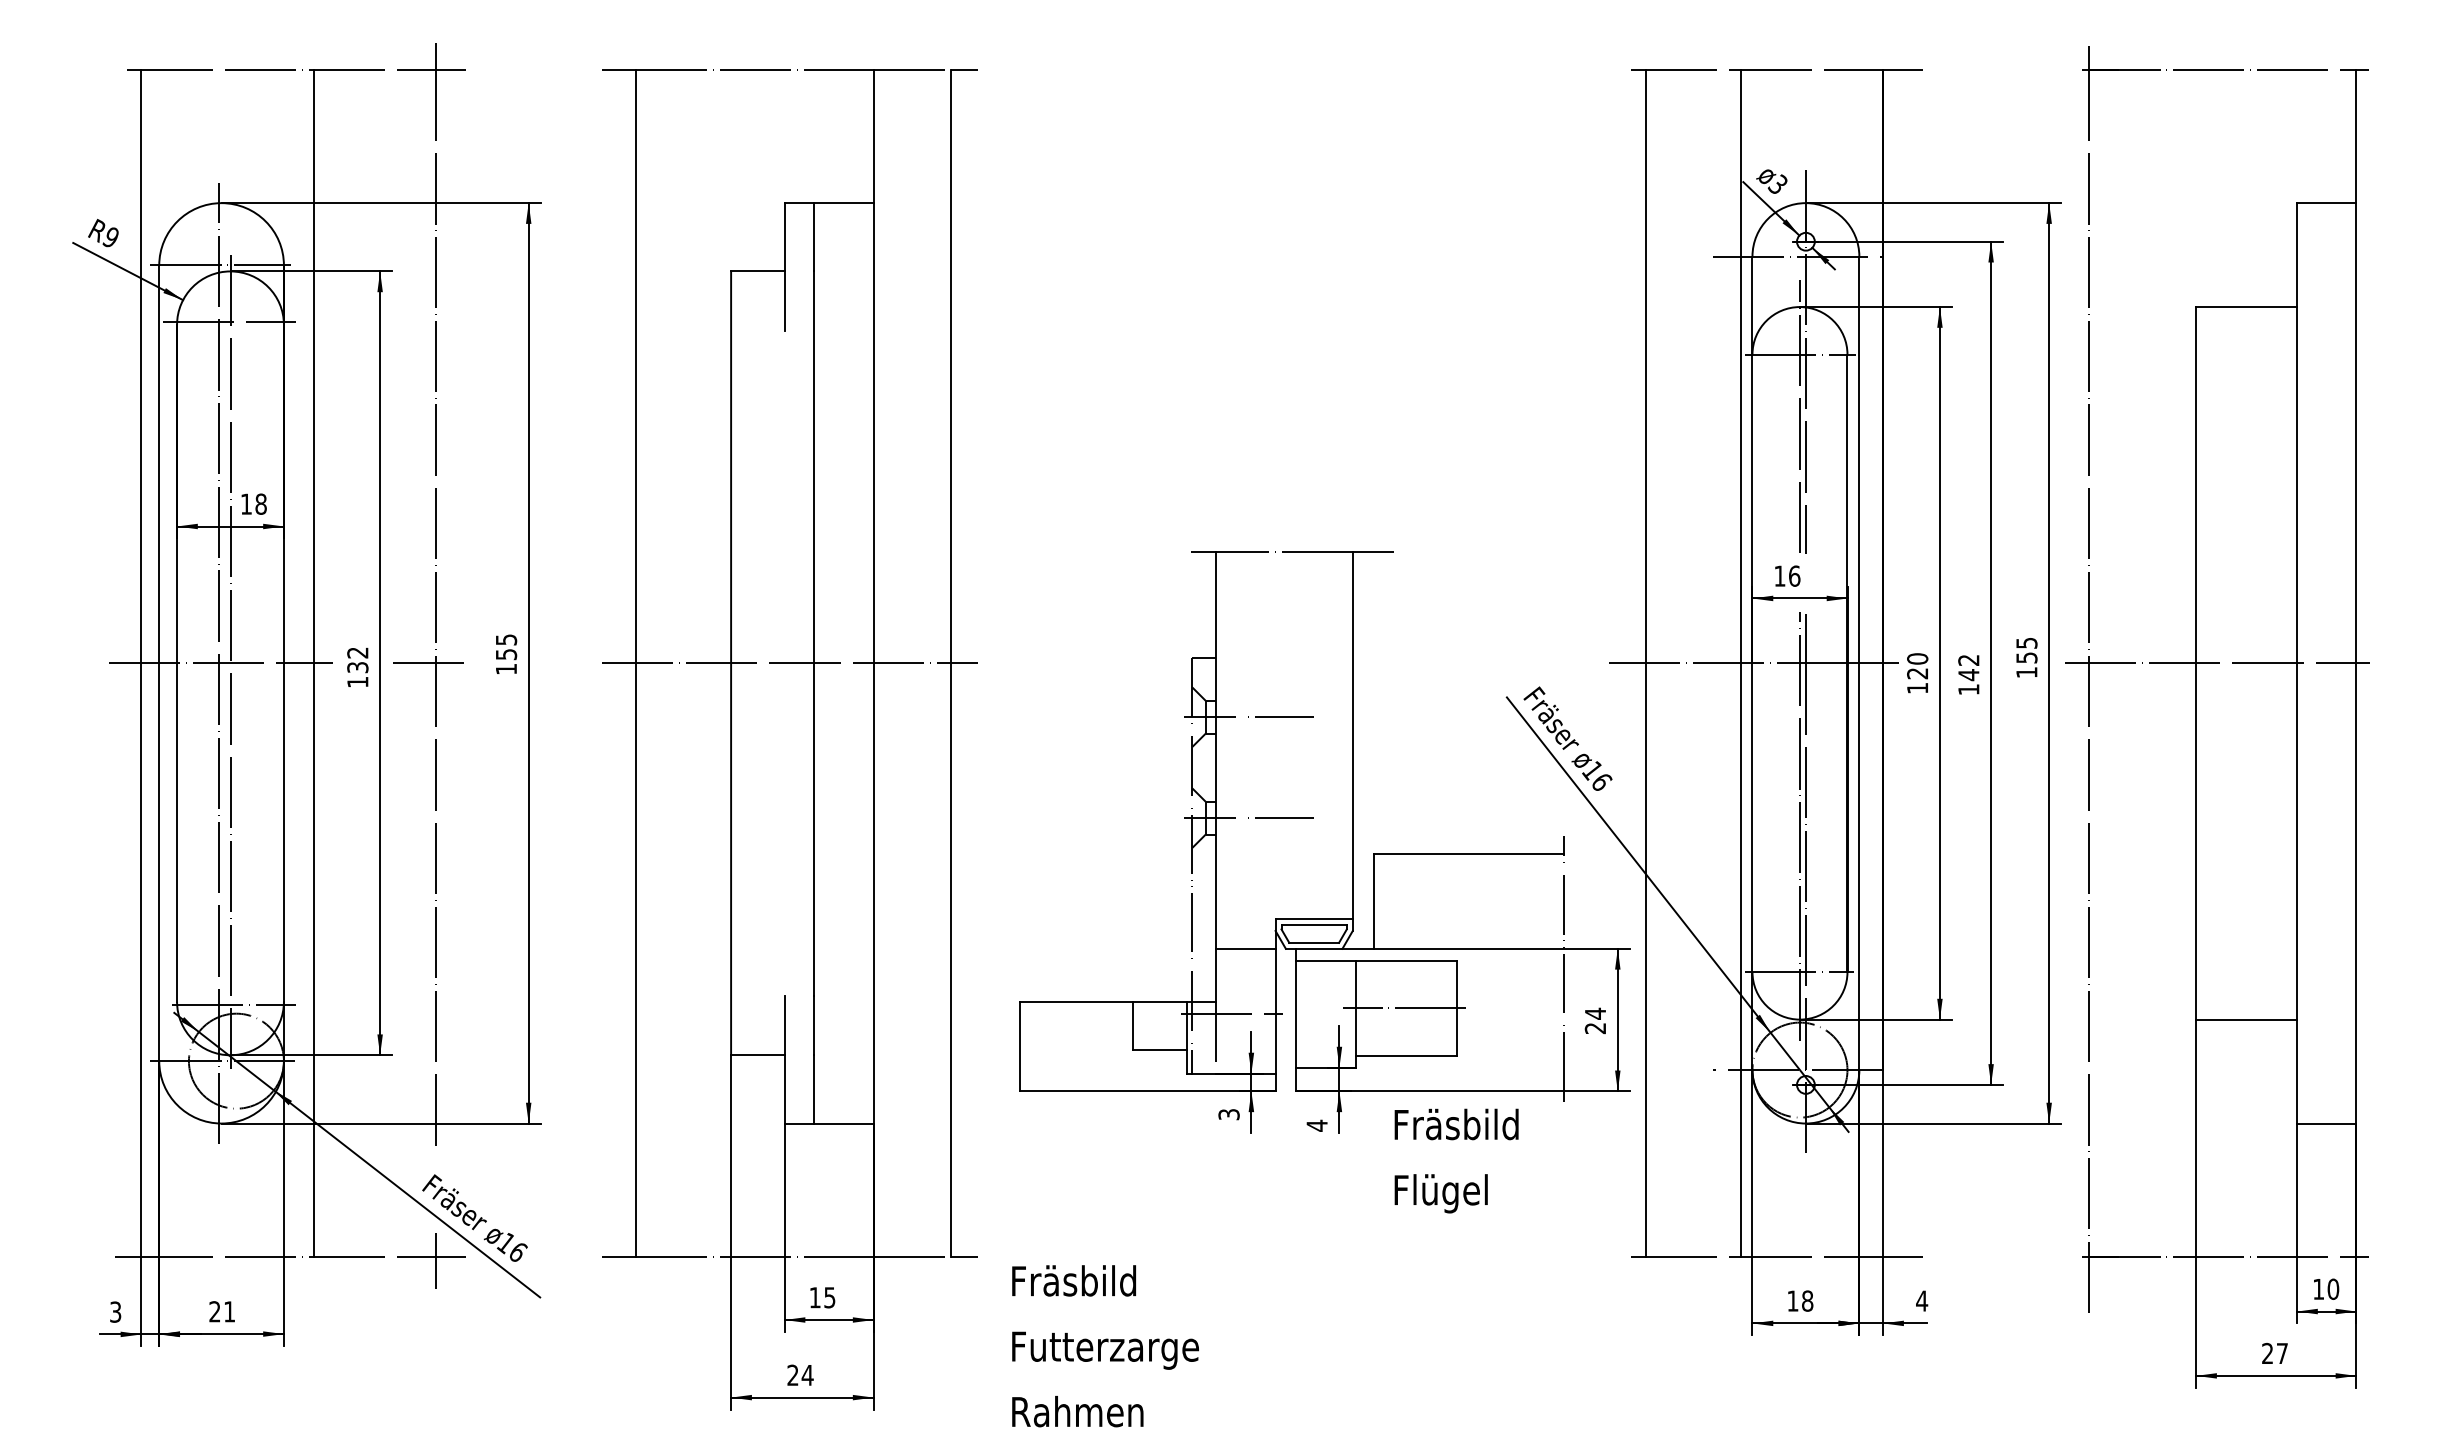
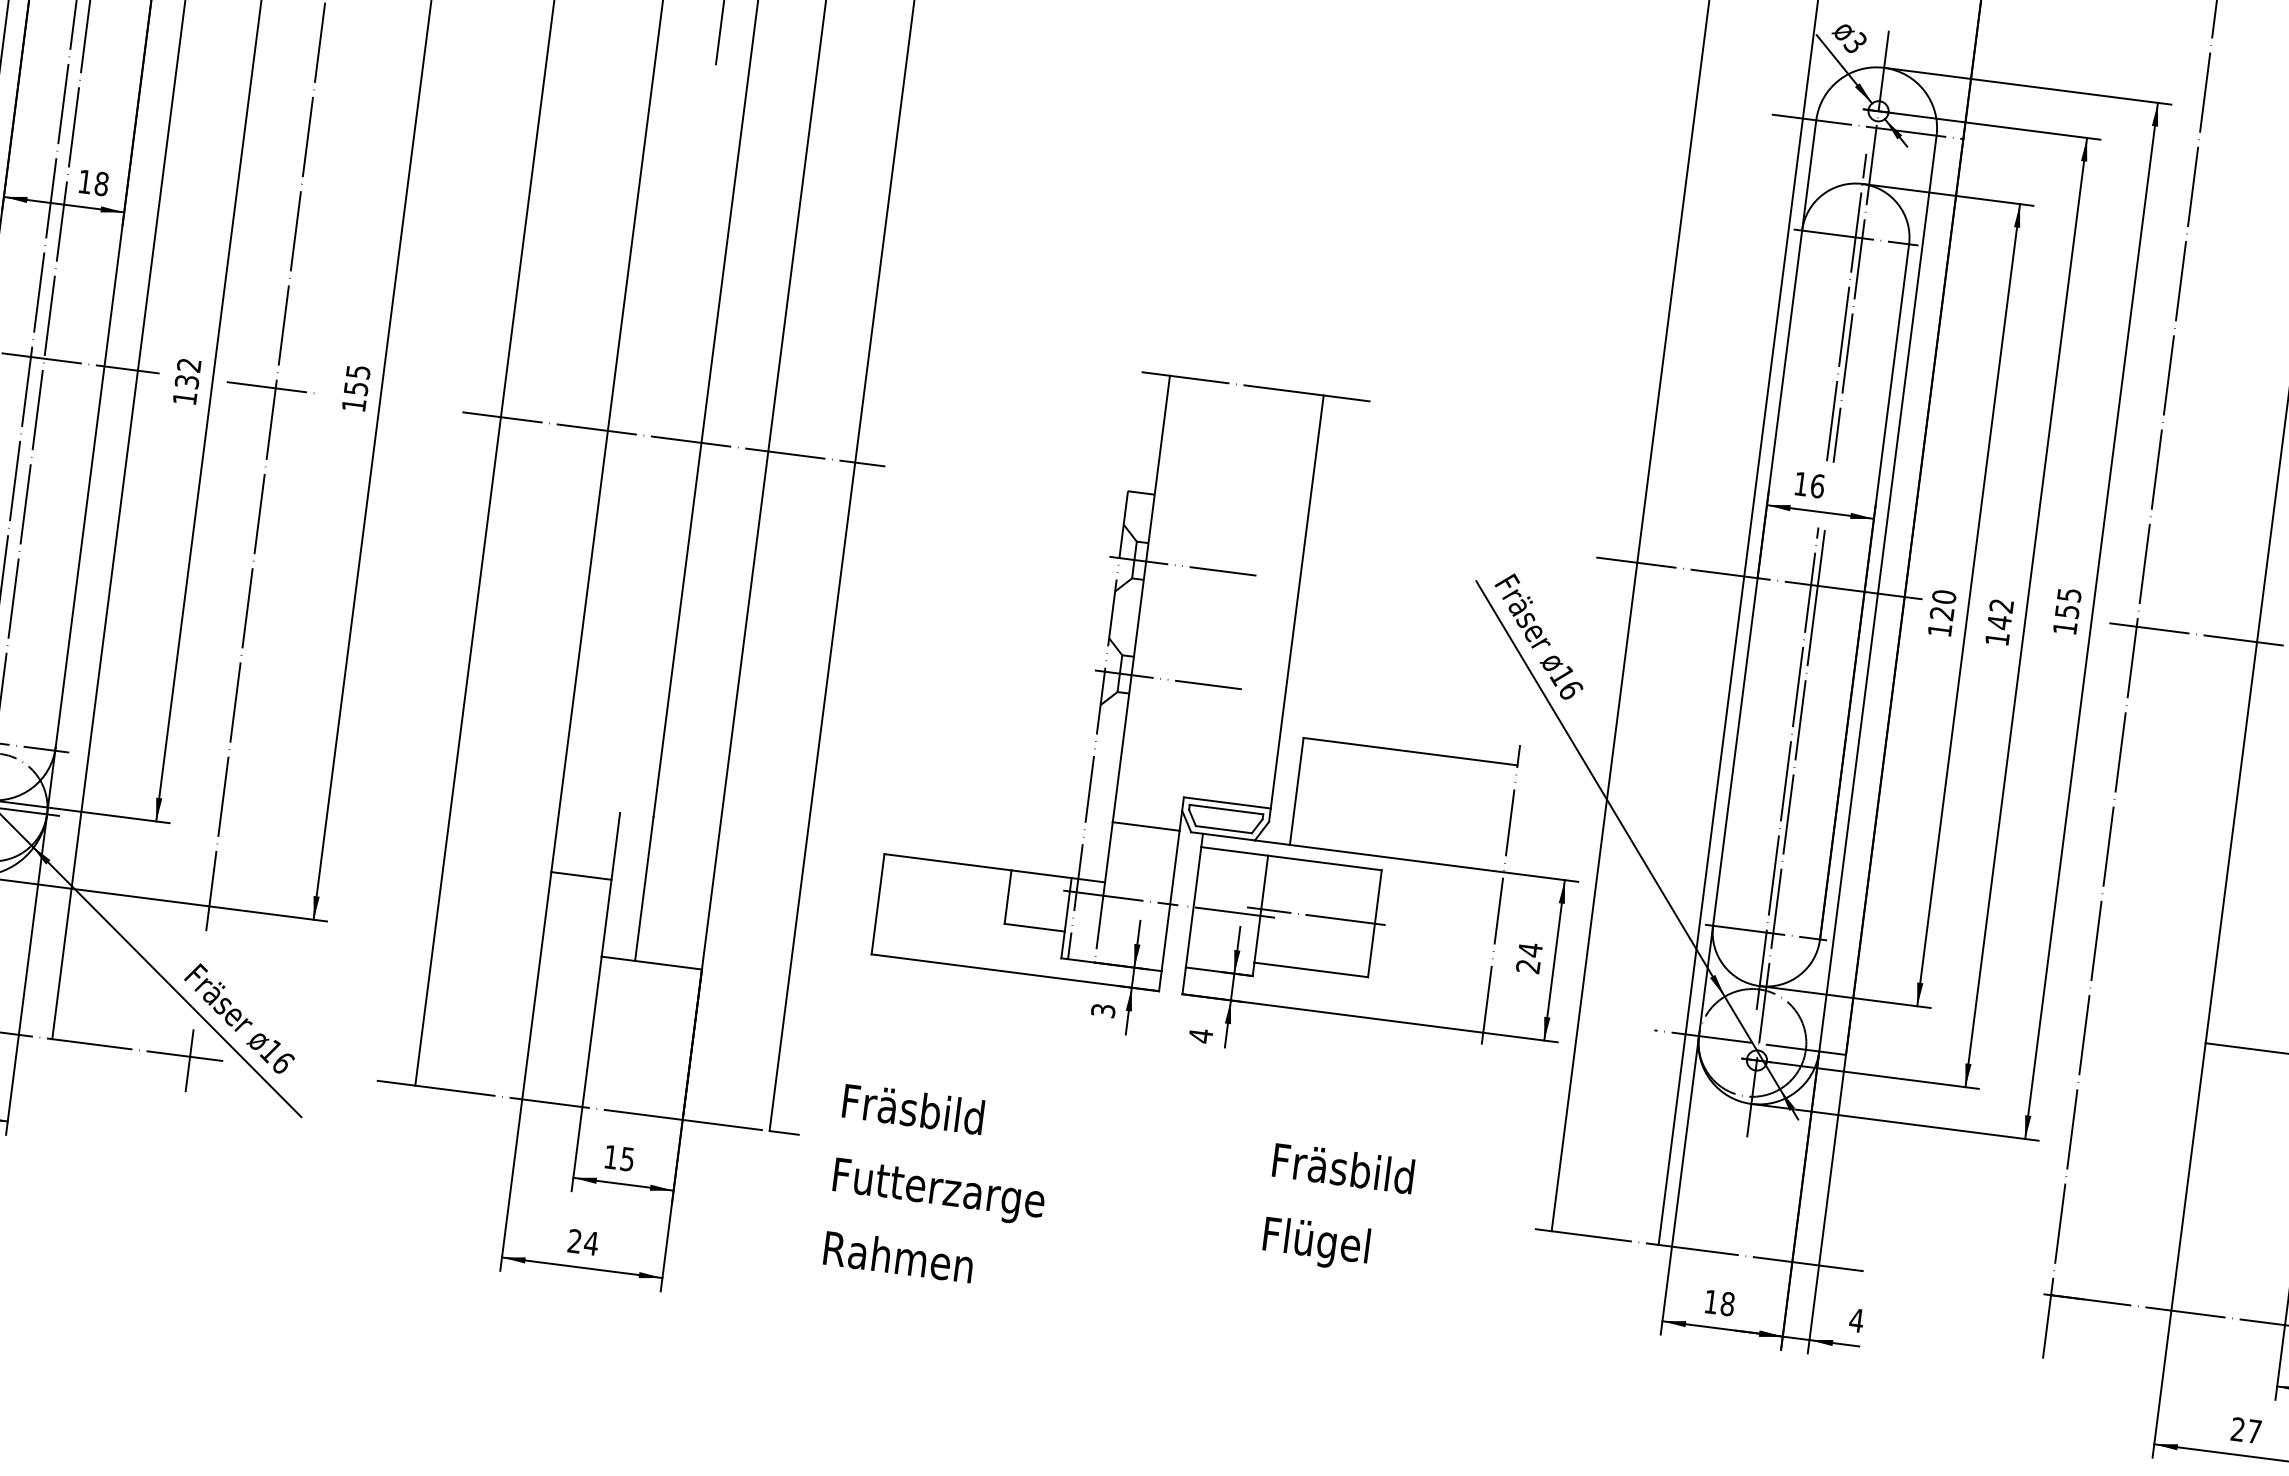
line: (1327, 1014) -> (1228, 912), added
text: (1456, 1160) -> (1338, 1208), moved
text: (1105, 1346) -> (939, 1187), moved

